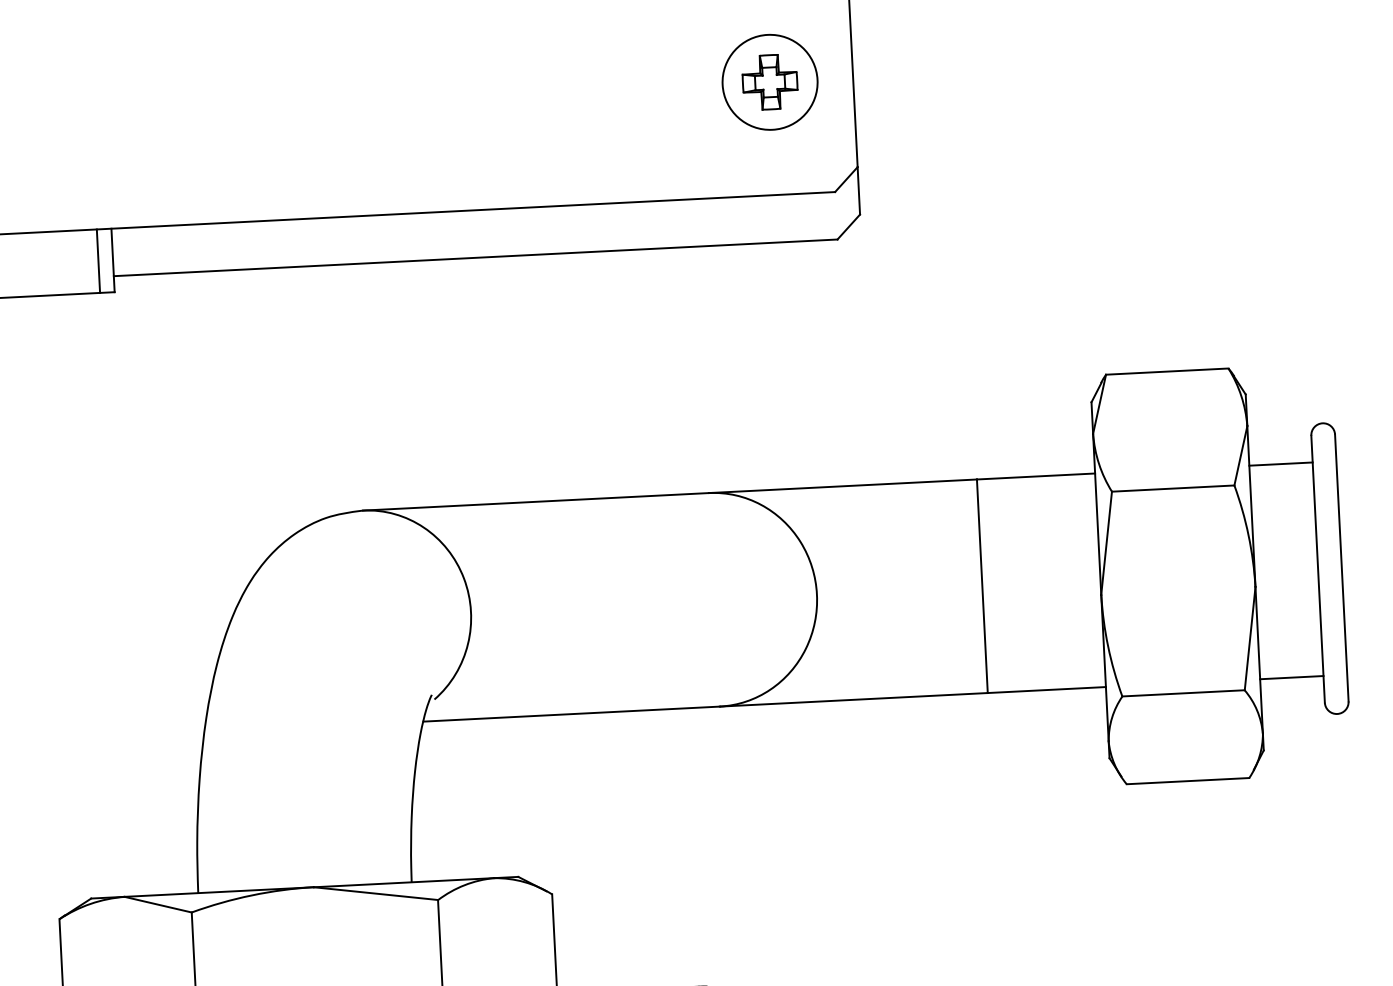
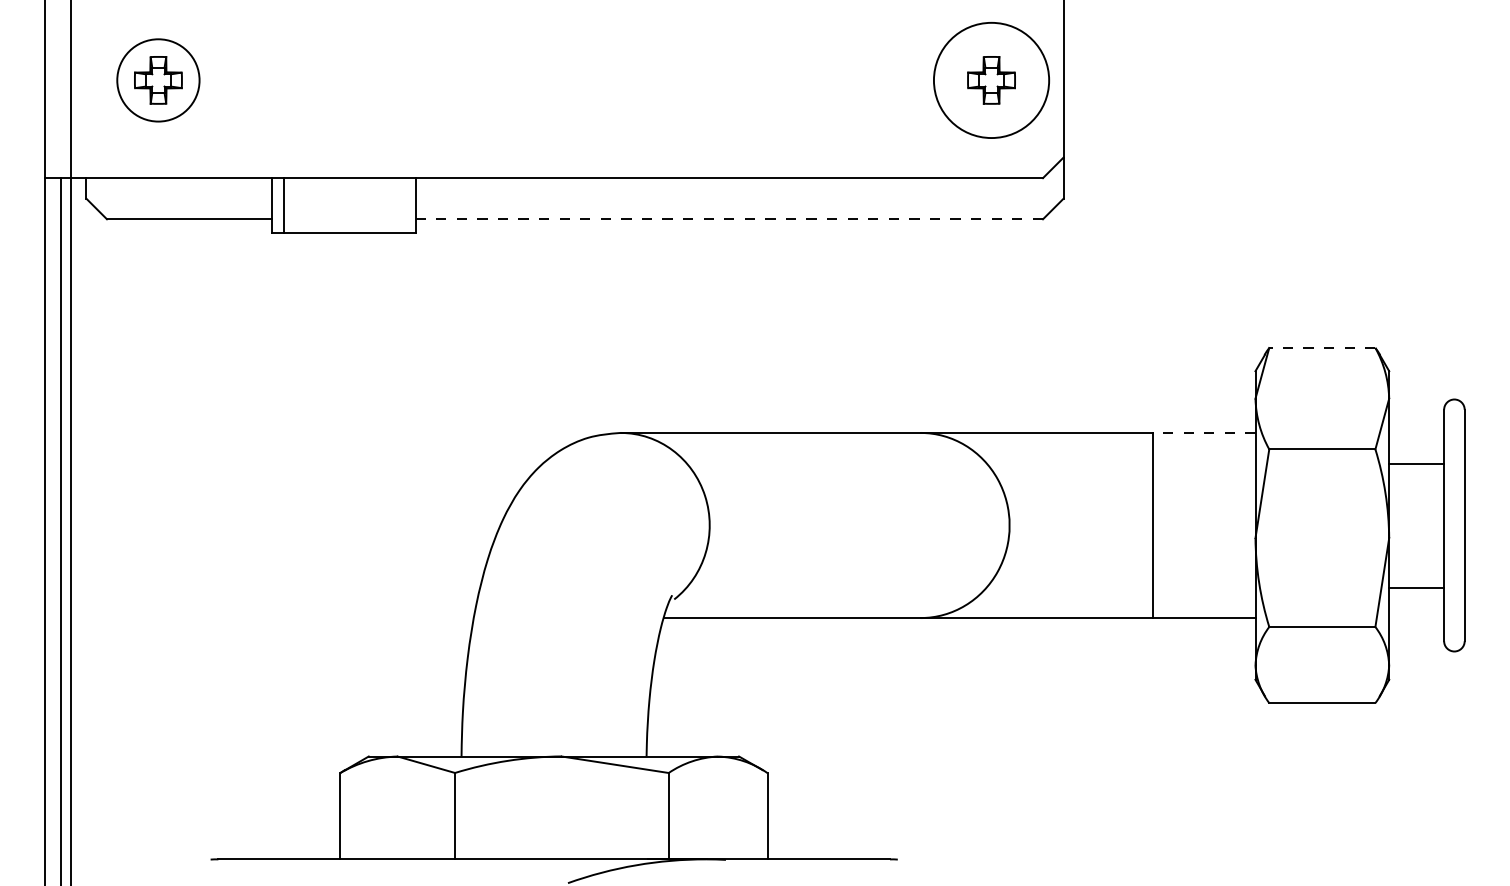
circle: (770, 82) -> (991, 80), size x1.4
line: (475, 258) -> (729, 219), solid -> dashed
line: (97, 261) -> (402, 205), removed
line: (1166, 371) -> (1321, 347), solid -> dashed
line: (1280, 463) -> (1416, 463), moved
line: (1035, 476) -> (1203, 432), solid -> dashed
line: (1291, 678) -> (1416, 588), moved

